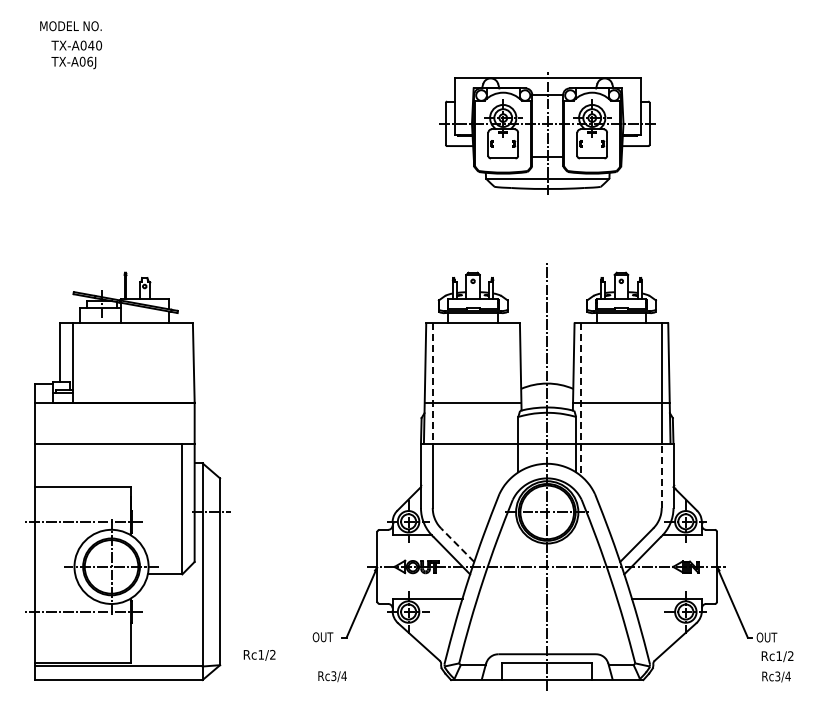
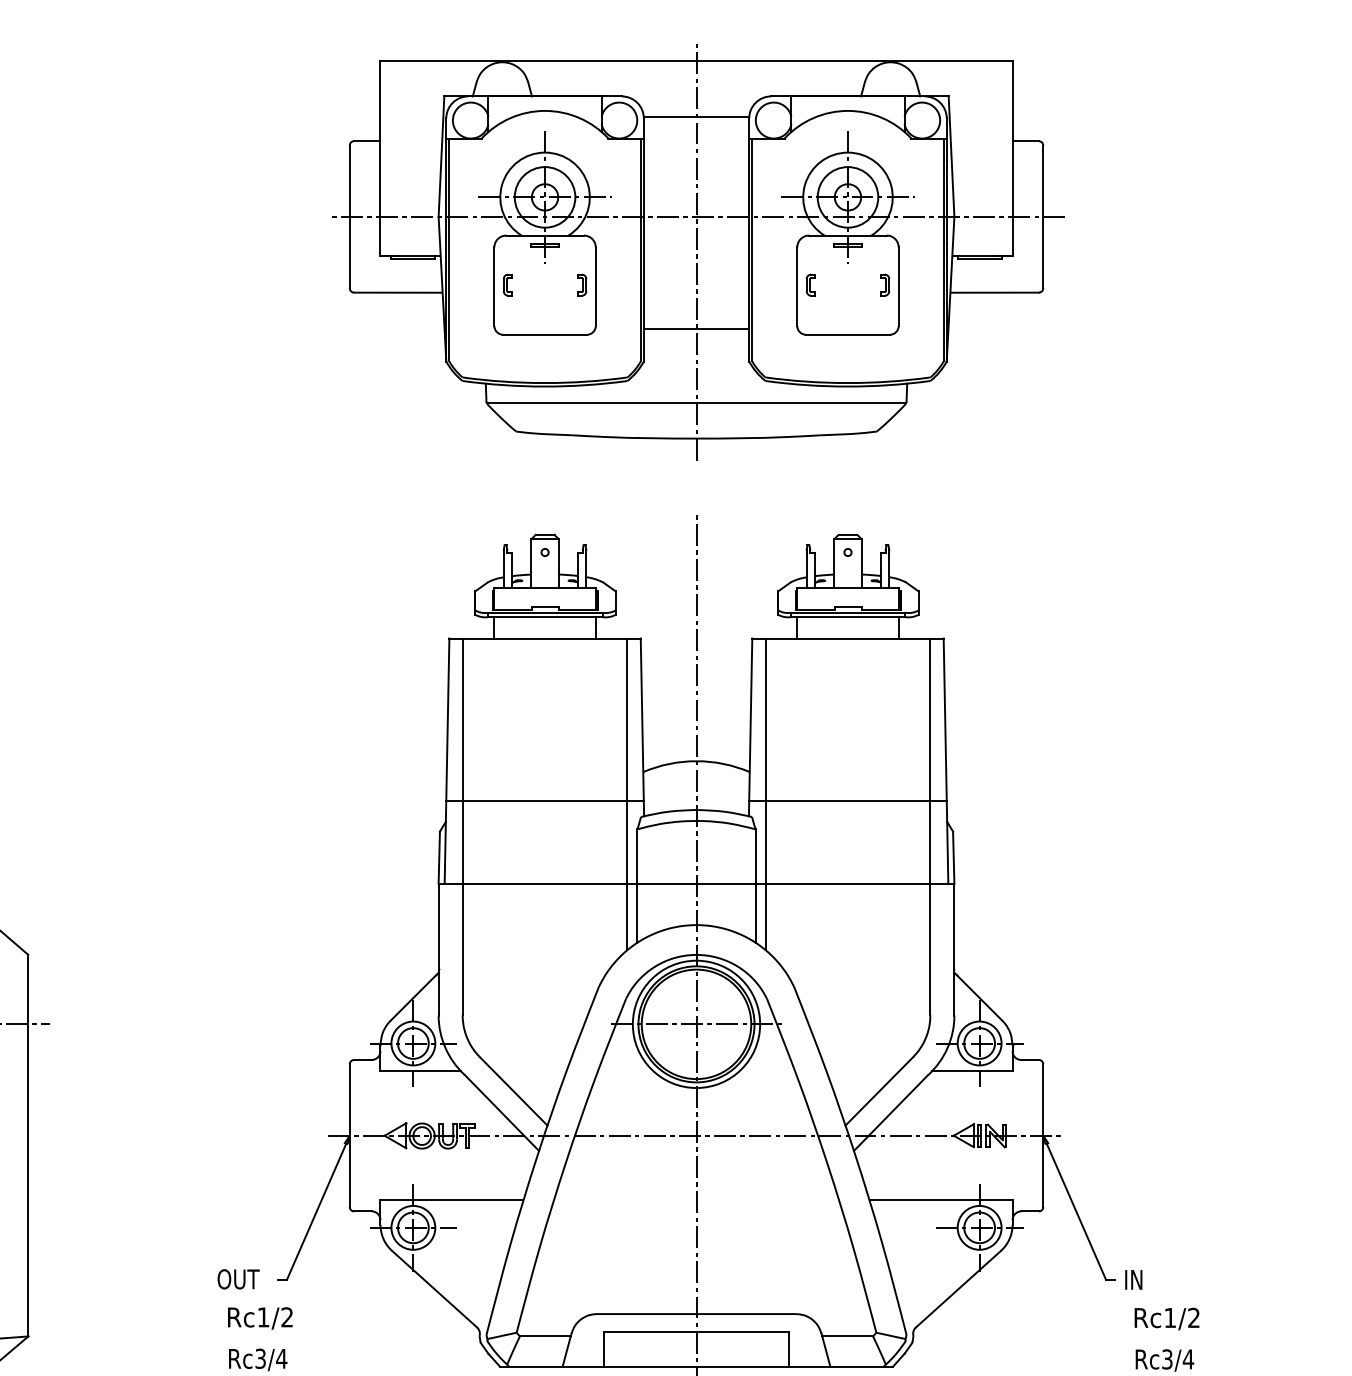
part: (548, 133) -> (699, 250), size x1.67
line: (432, 384) -> (462, 763), dashed -> solid
line: (513, 399) -> (627, 793), added
line: (581, 400) -> (766, 795), dashed -> solid
line: (661, 475) -> (929, 948), dashed -> solid
line: (457, 545) -> (513, 1091), dashed -> solid
text: (766, 637) -> (1144, 1279), OUT -> IN
text: (259, 655) -> (259, 1318), moved

